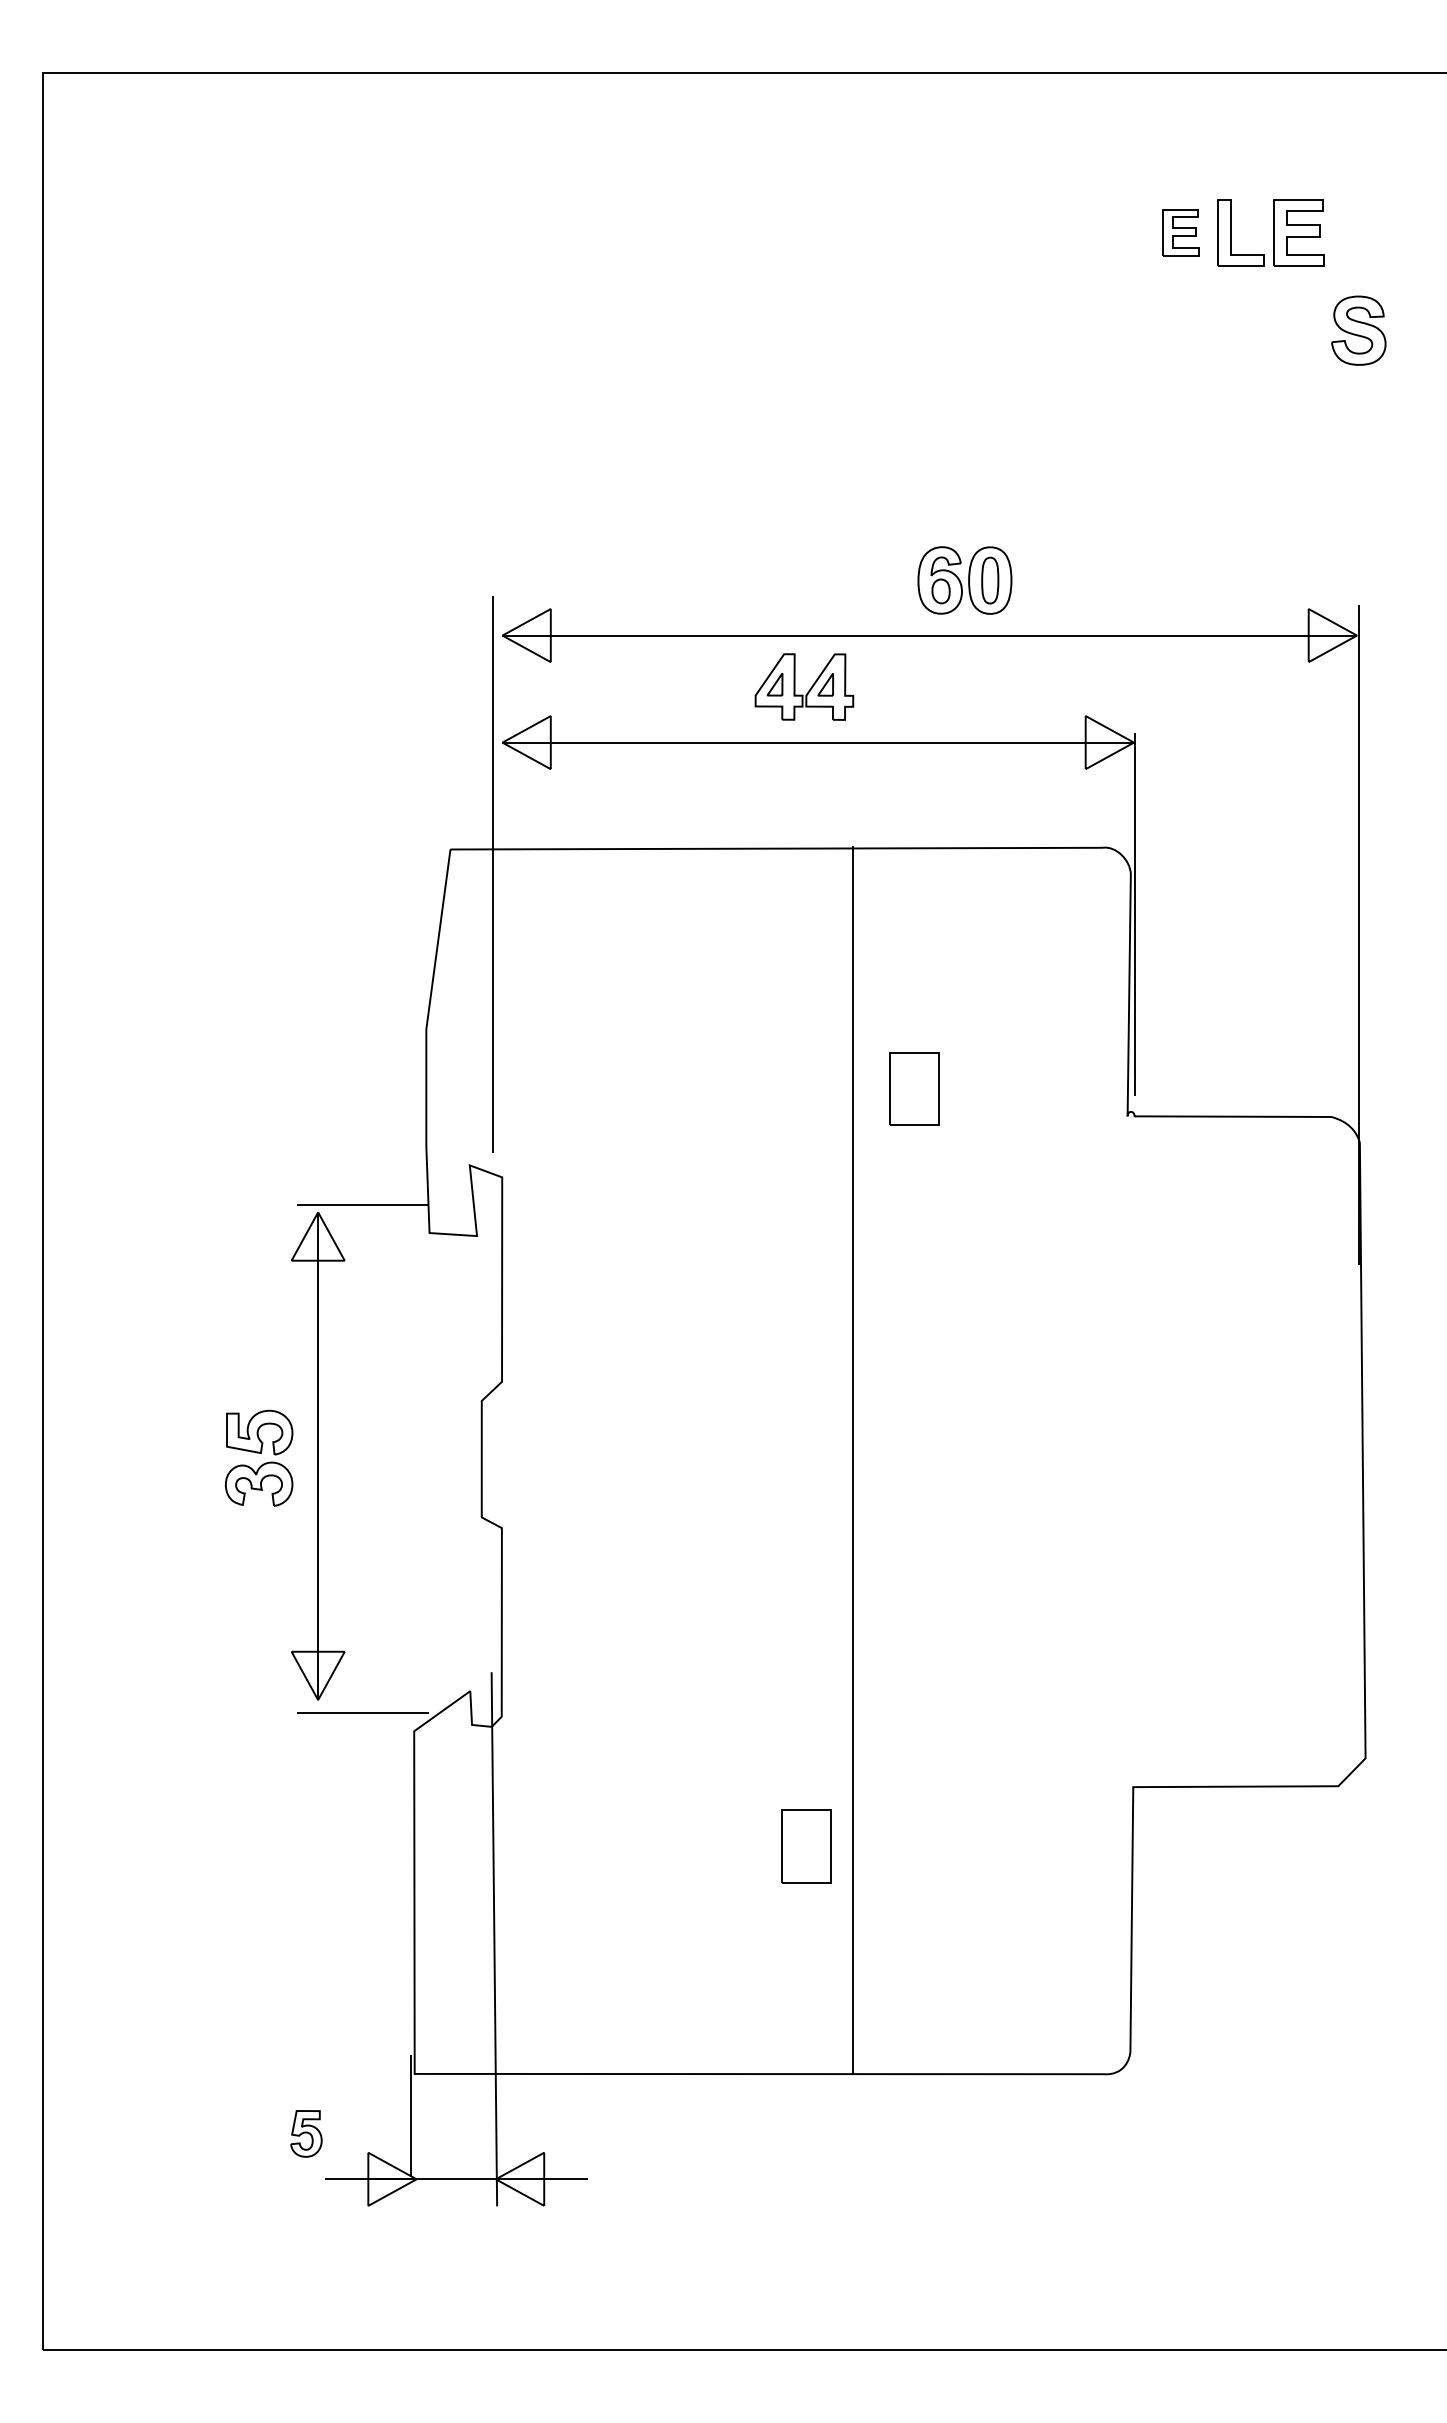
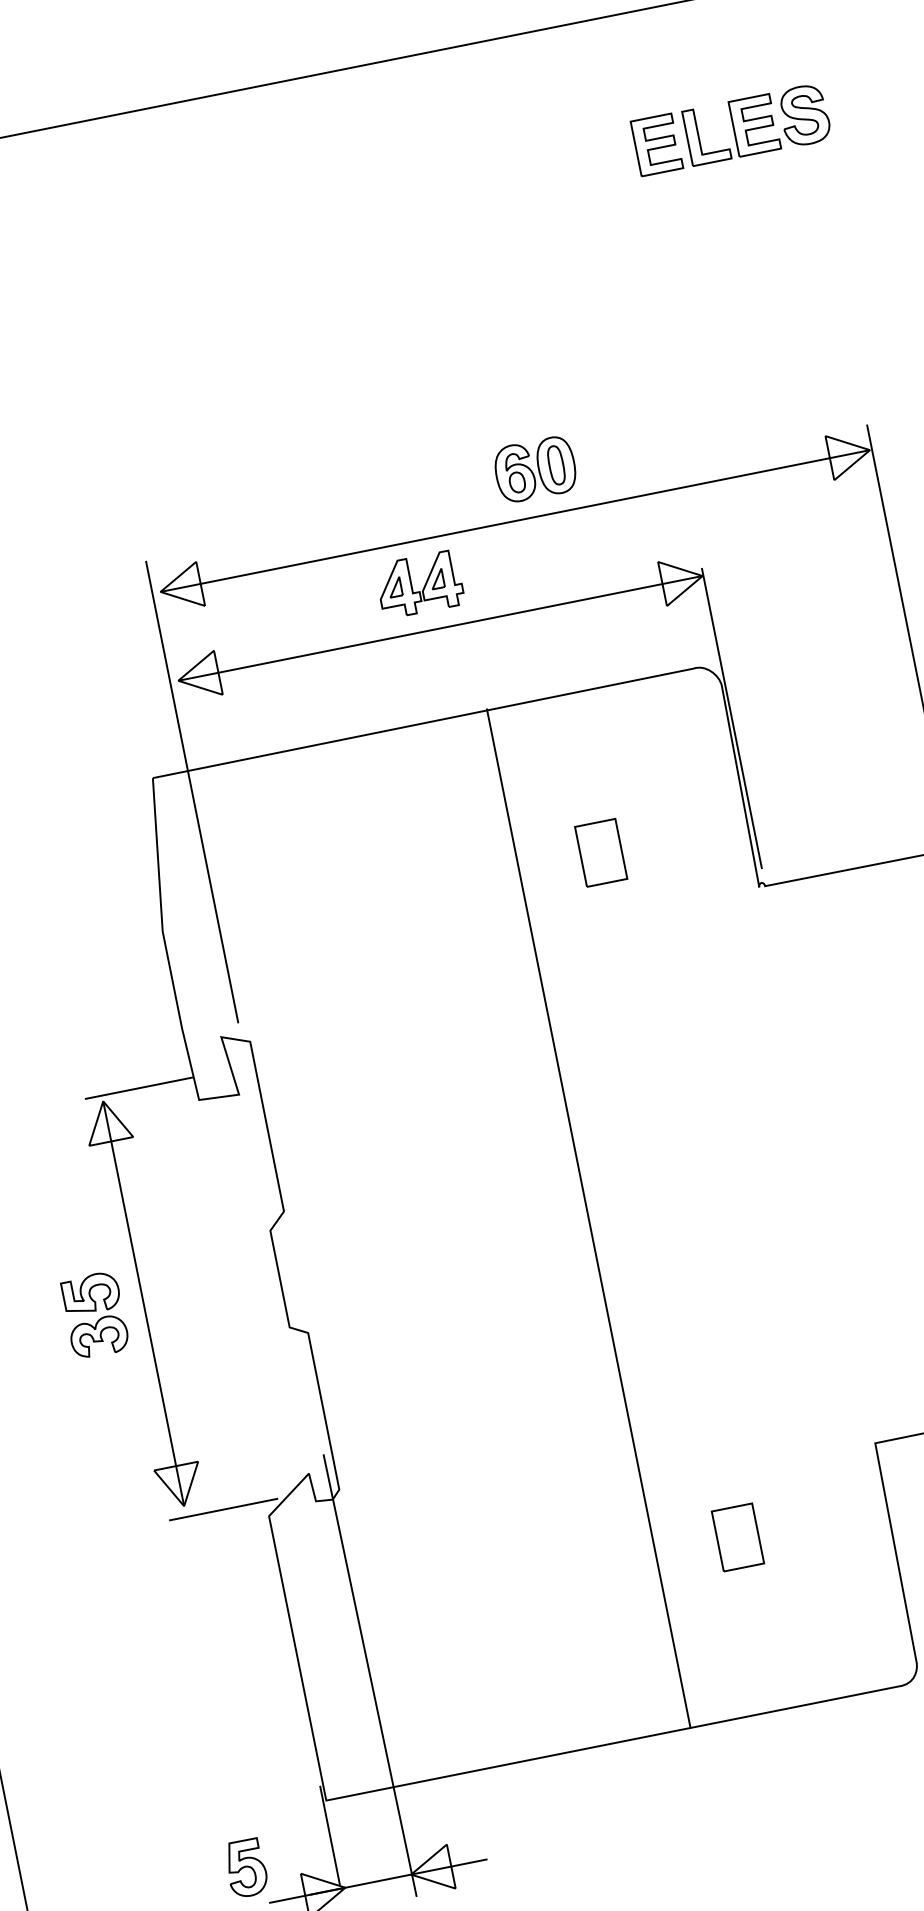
part: (1180, 232) -> (656, 144), size x1.43
part: (1358, 330) -> (804, 115), moved
part: (914, 1088) -> (601, 852), moved
part: (806, 1846) -> (738, 1537), moved
part: (306, 2133) -> (246, 1867), size x1.43

